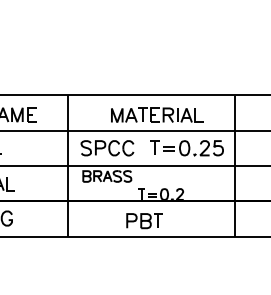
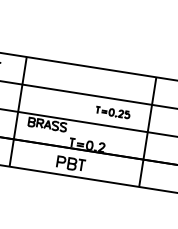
part: (157, 114) -> (94, 82), removed
part: (107, 148) -> (51, 103), removed
part: (186, 148) -> (112, 112), size x0.6

